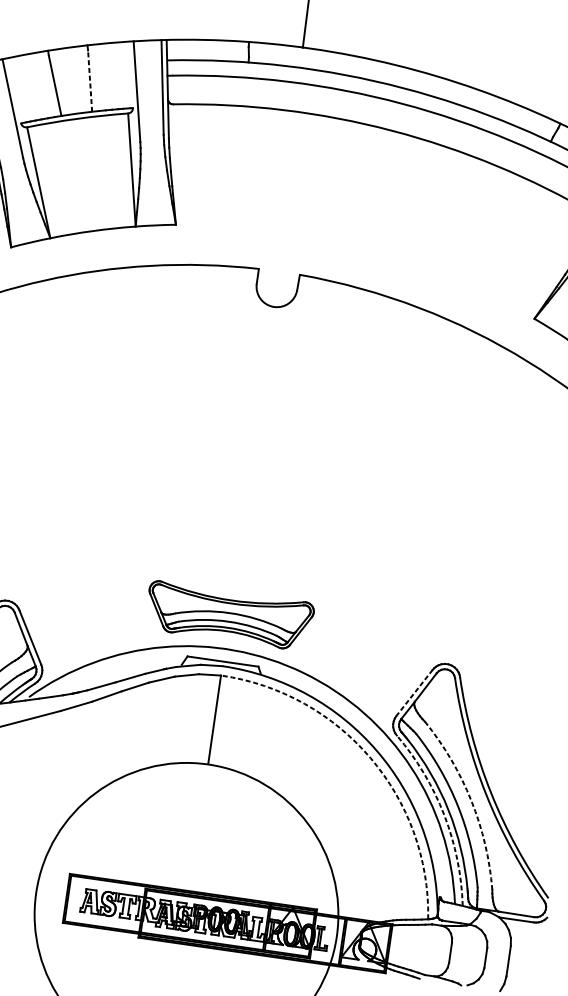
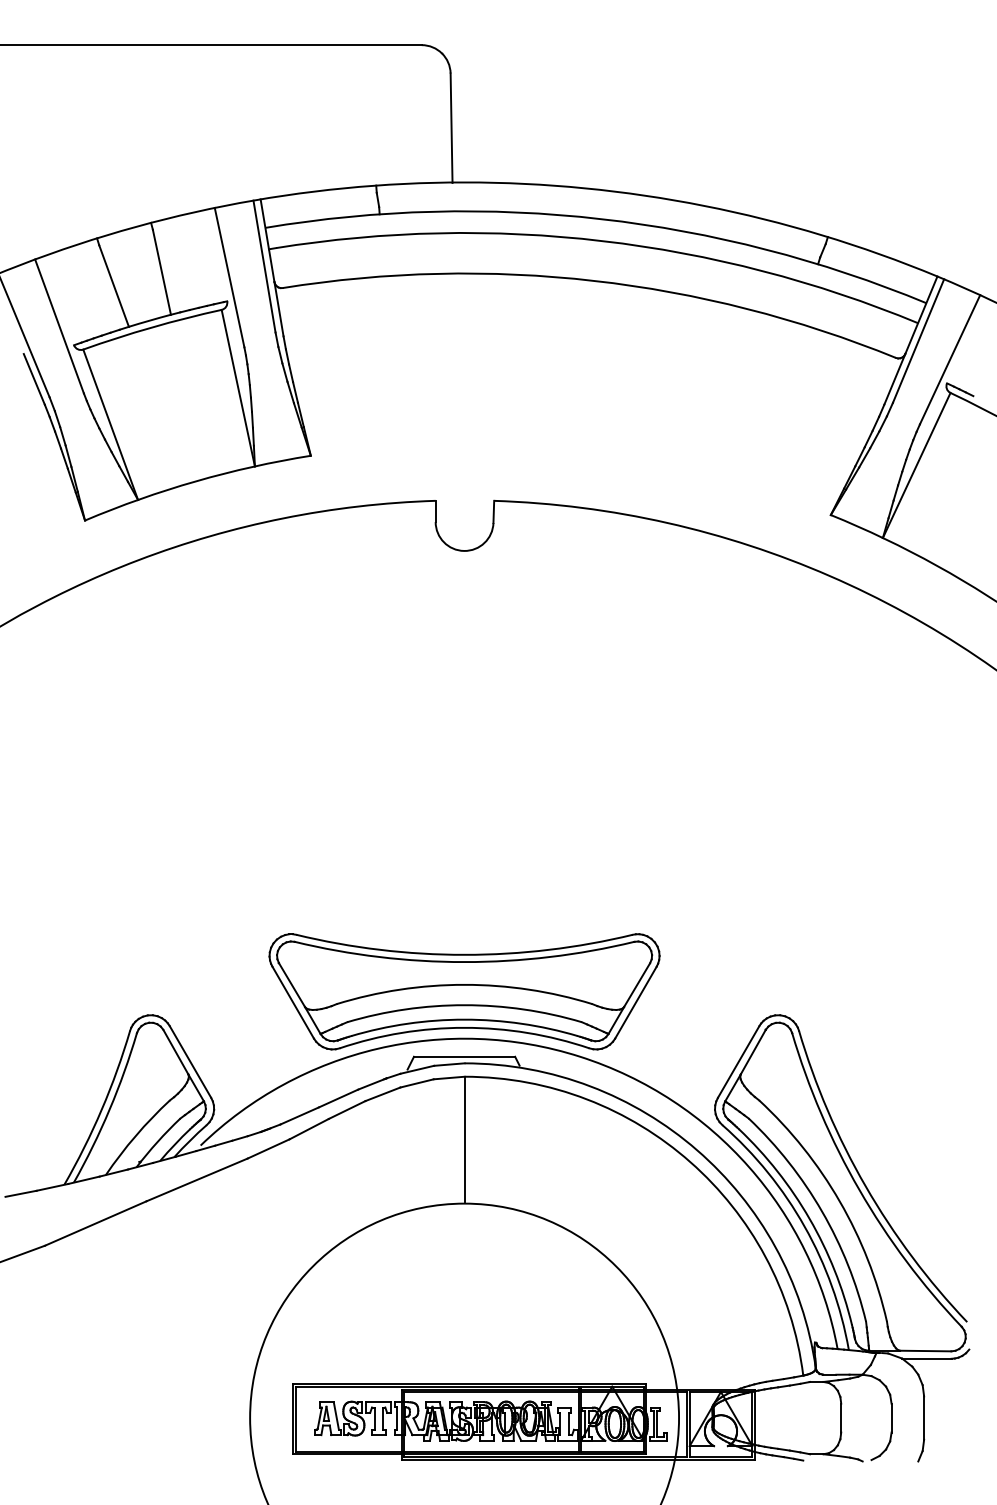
line: (89, 80) -> (161, 271), dashed -> solid
part: (229, 615) -> (464, 991), size x1.67
line: (414, 692) -> (738, 1061), dashed -> solid
arc: (370, 758) -> (690, 1162), dashed -> solid
arc: (471, 800) -> (839, 1201), dashed -> solid
arc: (444, 814) -> (804, 1226), dashed -> solid

